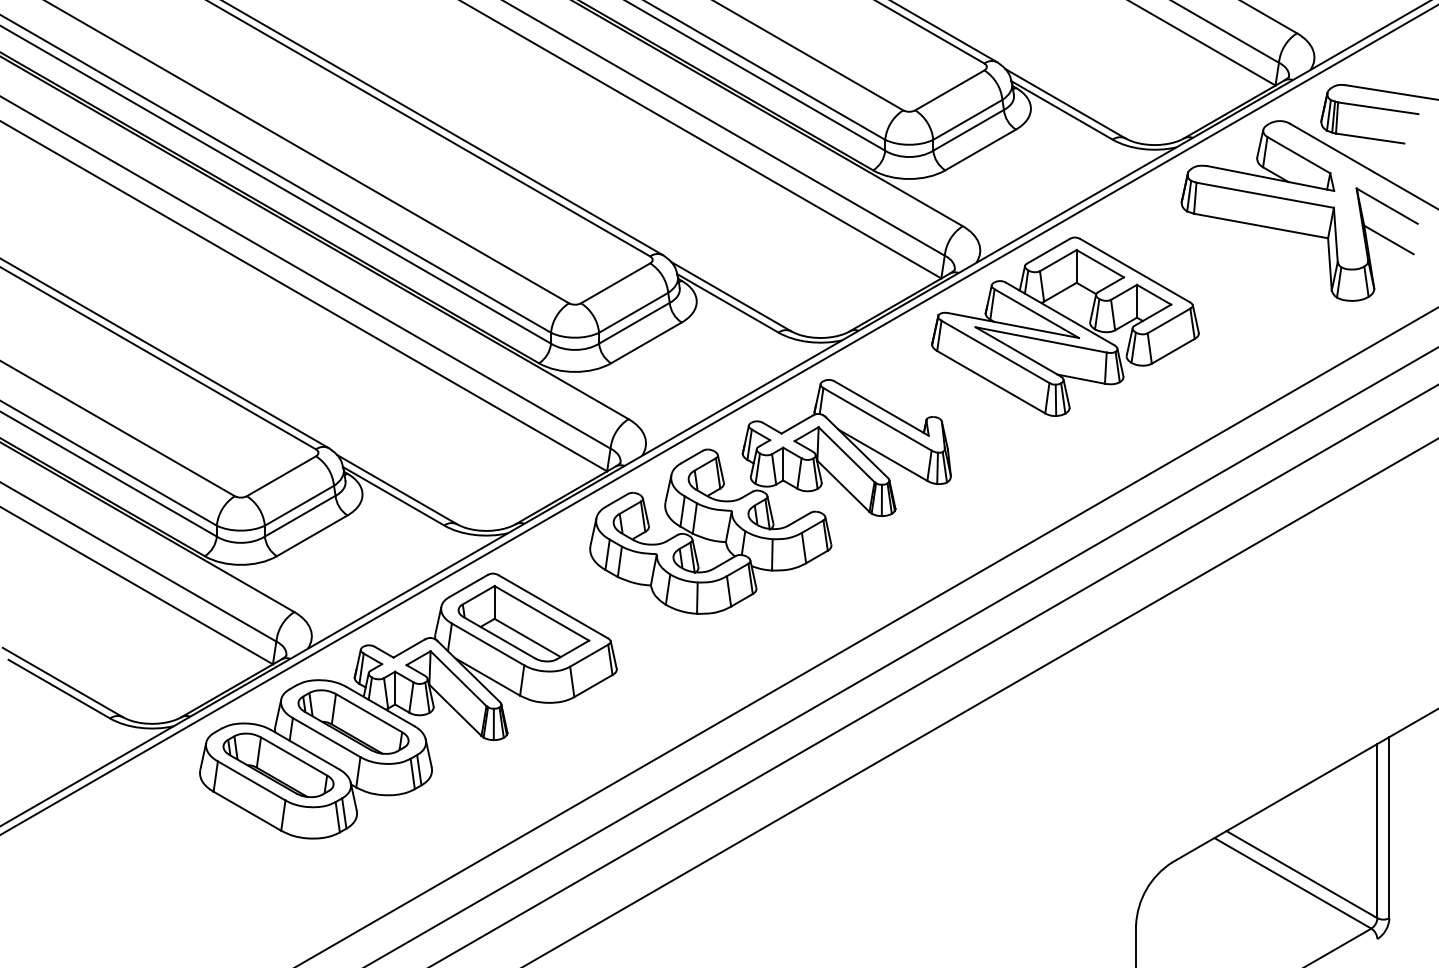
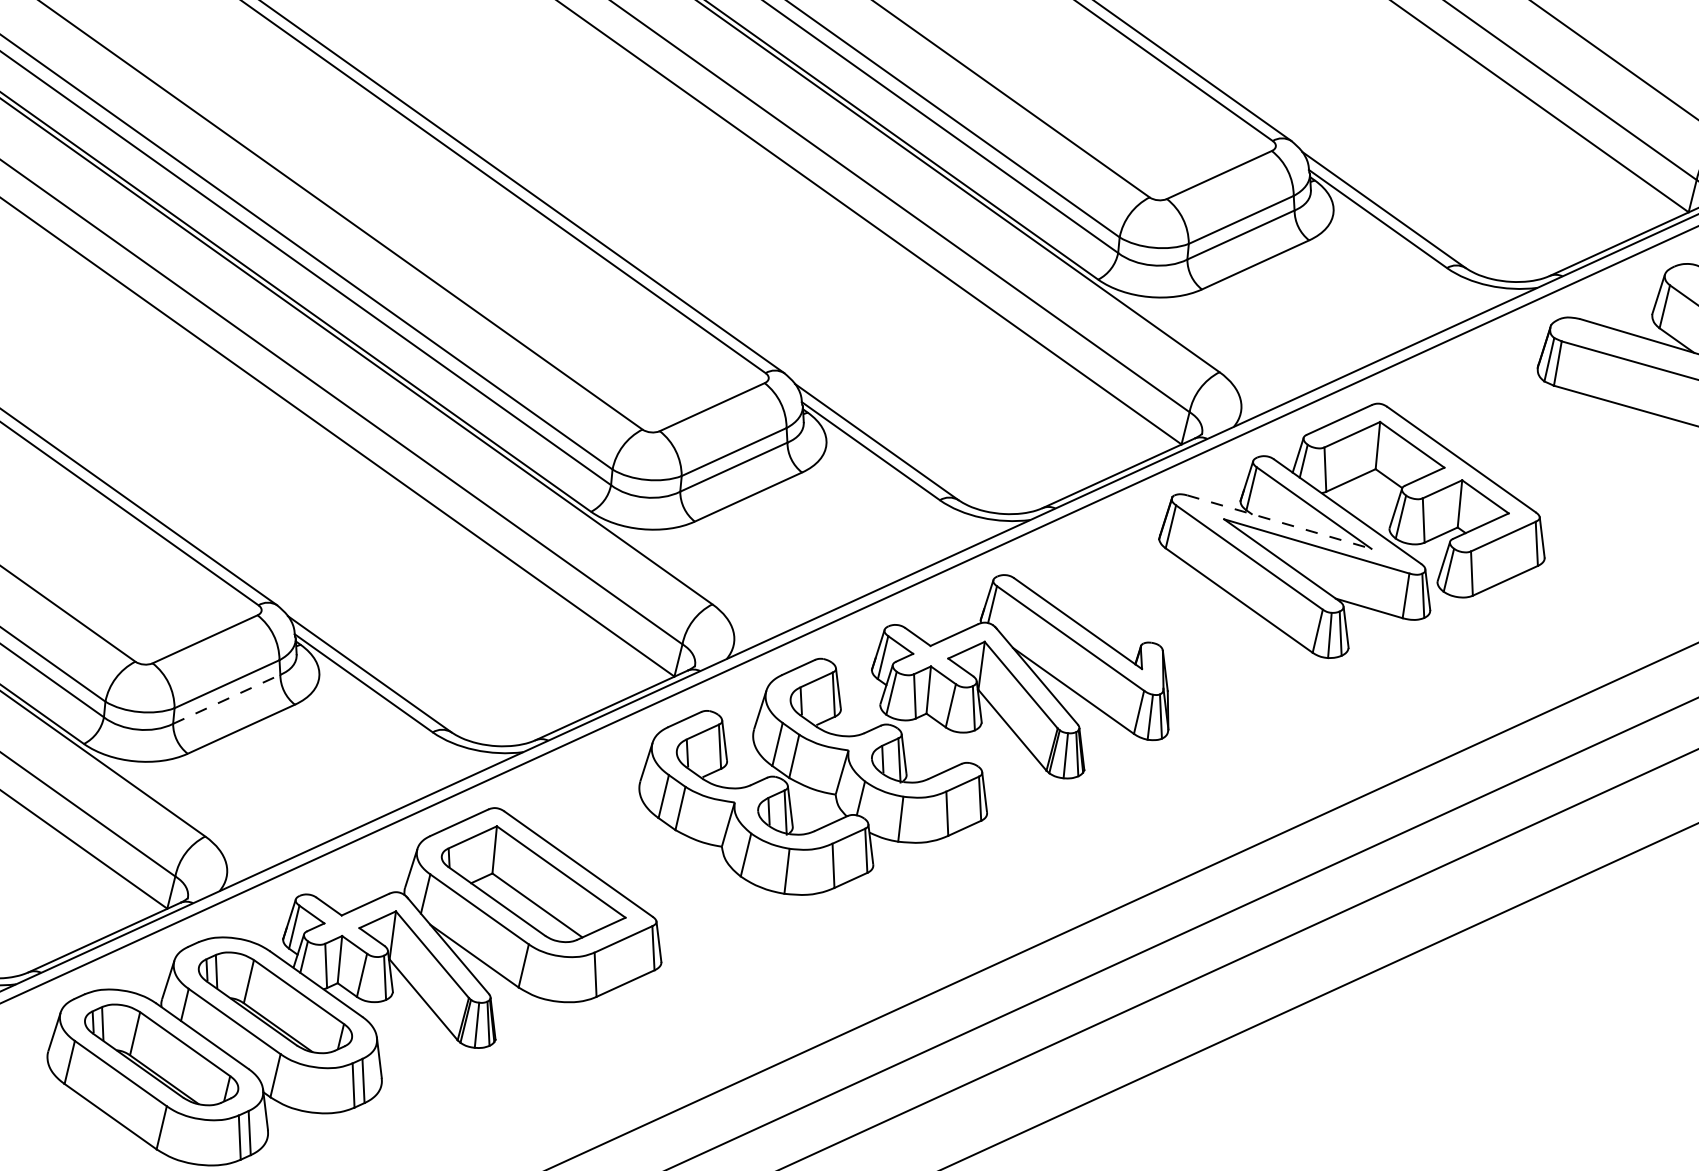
line: (1014, 325) -> (1280, 522), solid -> dashed
line: (300, 516) -> (227, 699), solid -> dashed

